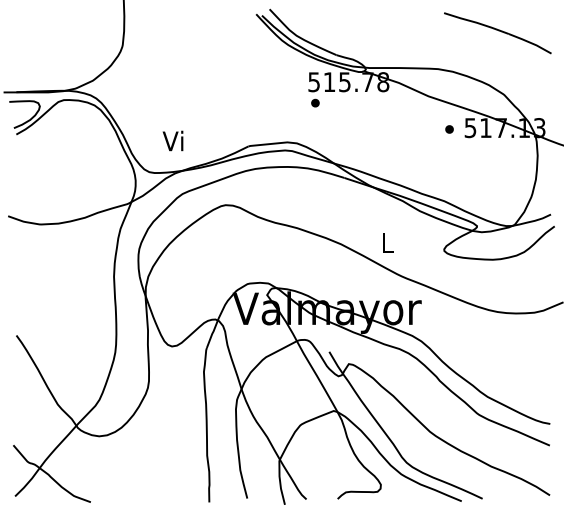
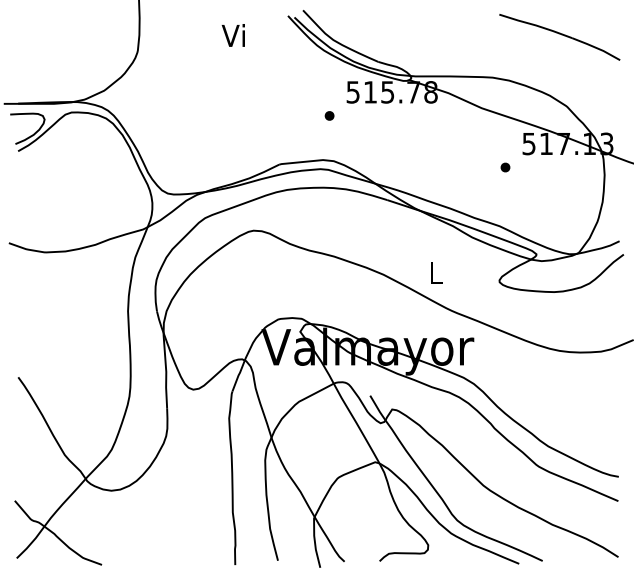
part: (315, 102) -> (329, 115), moved
part: (449, 129) -> (505, 167), moved
text: (172, 140) -> (232, 35), moved

